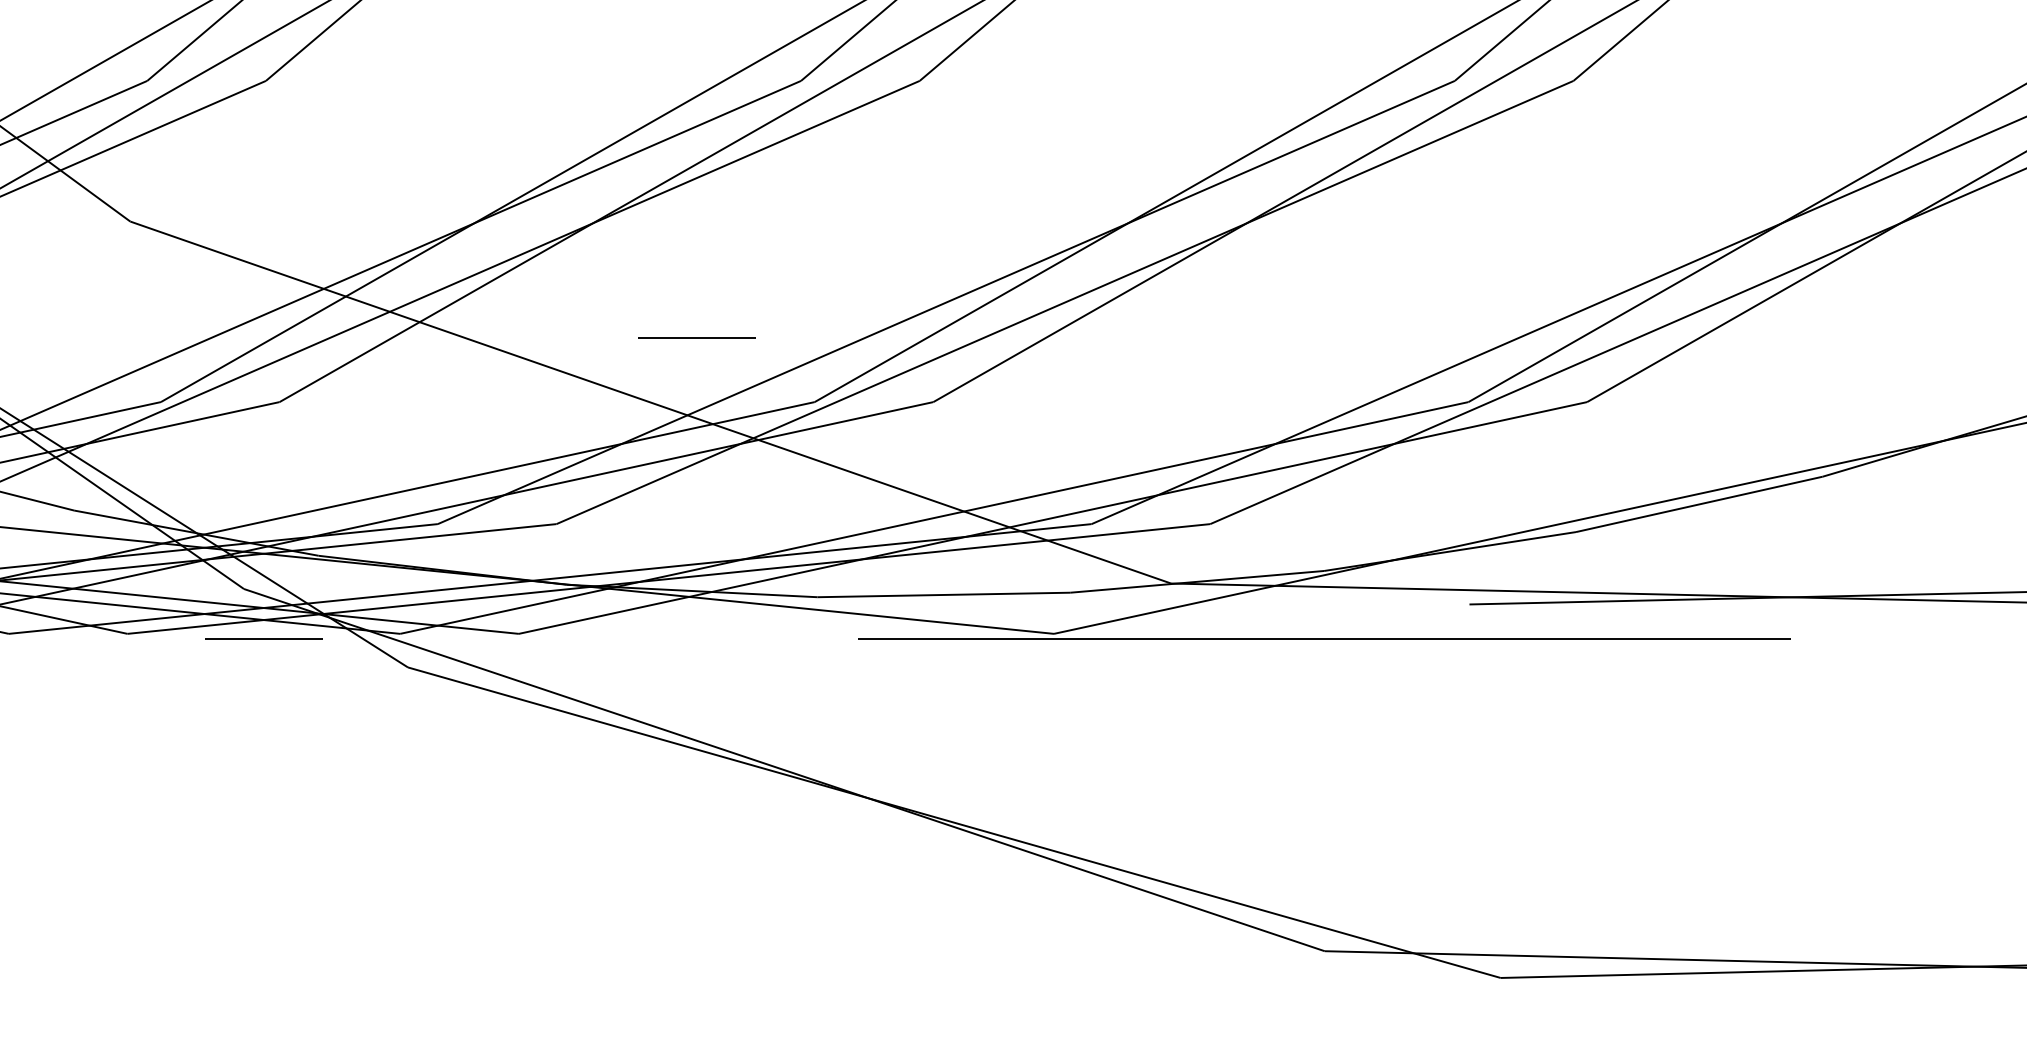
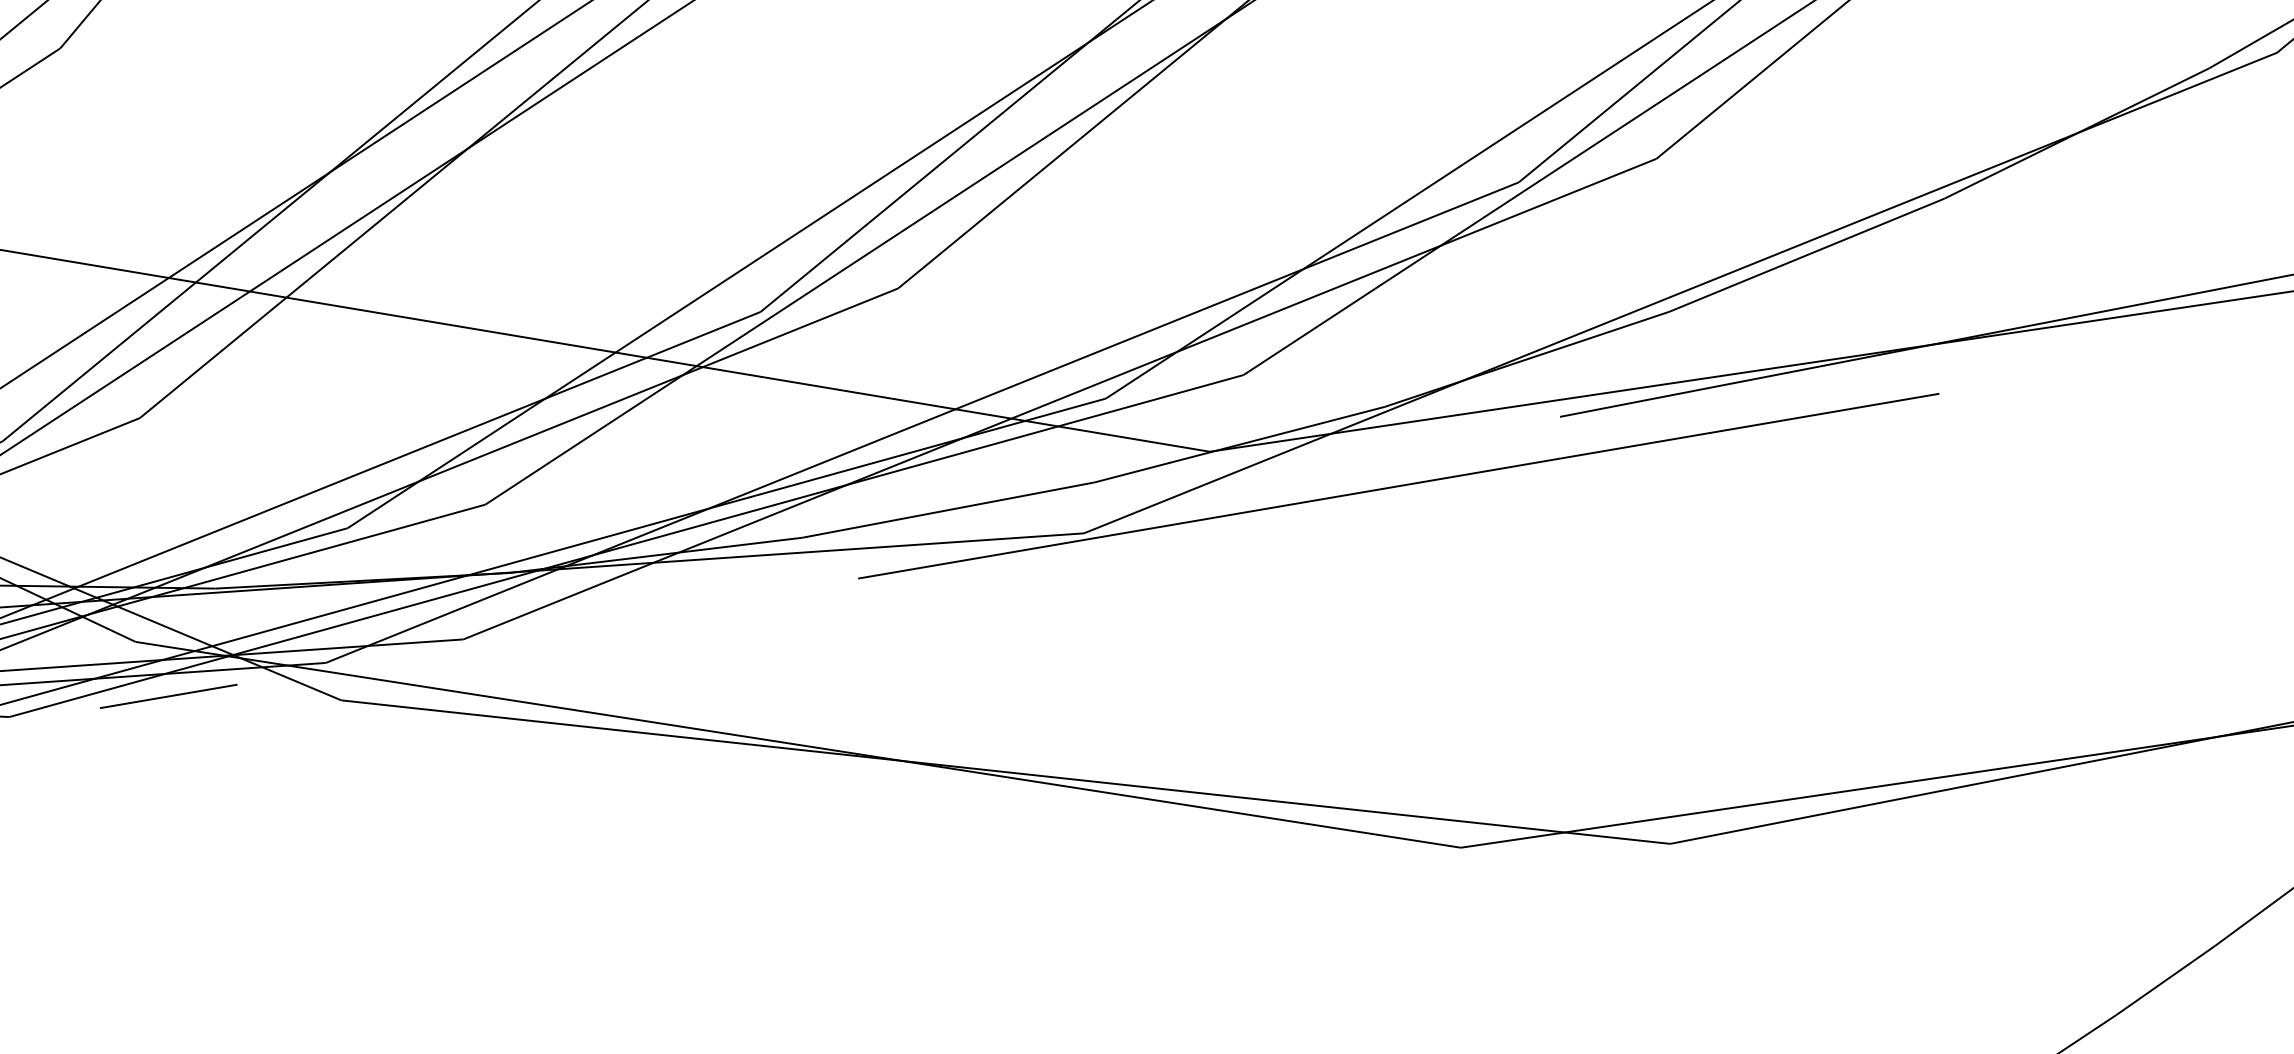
line: (696, 337) -> (610, 260), removed

